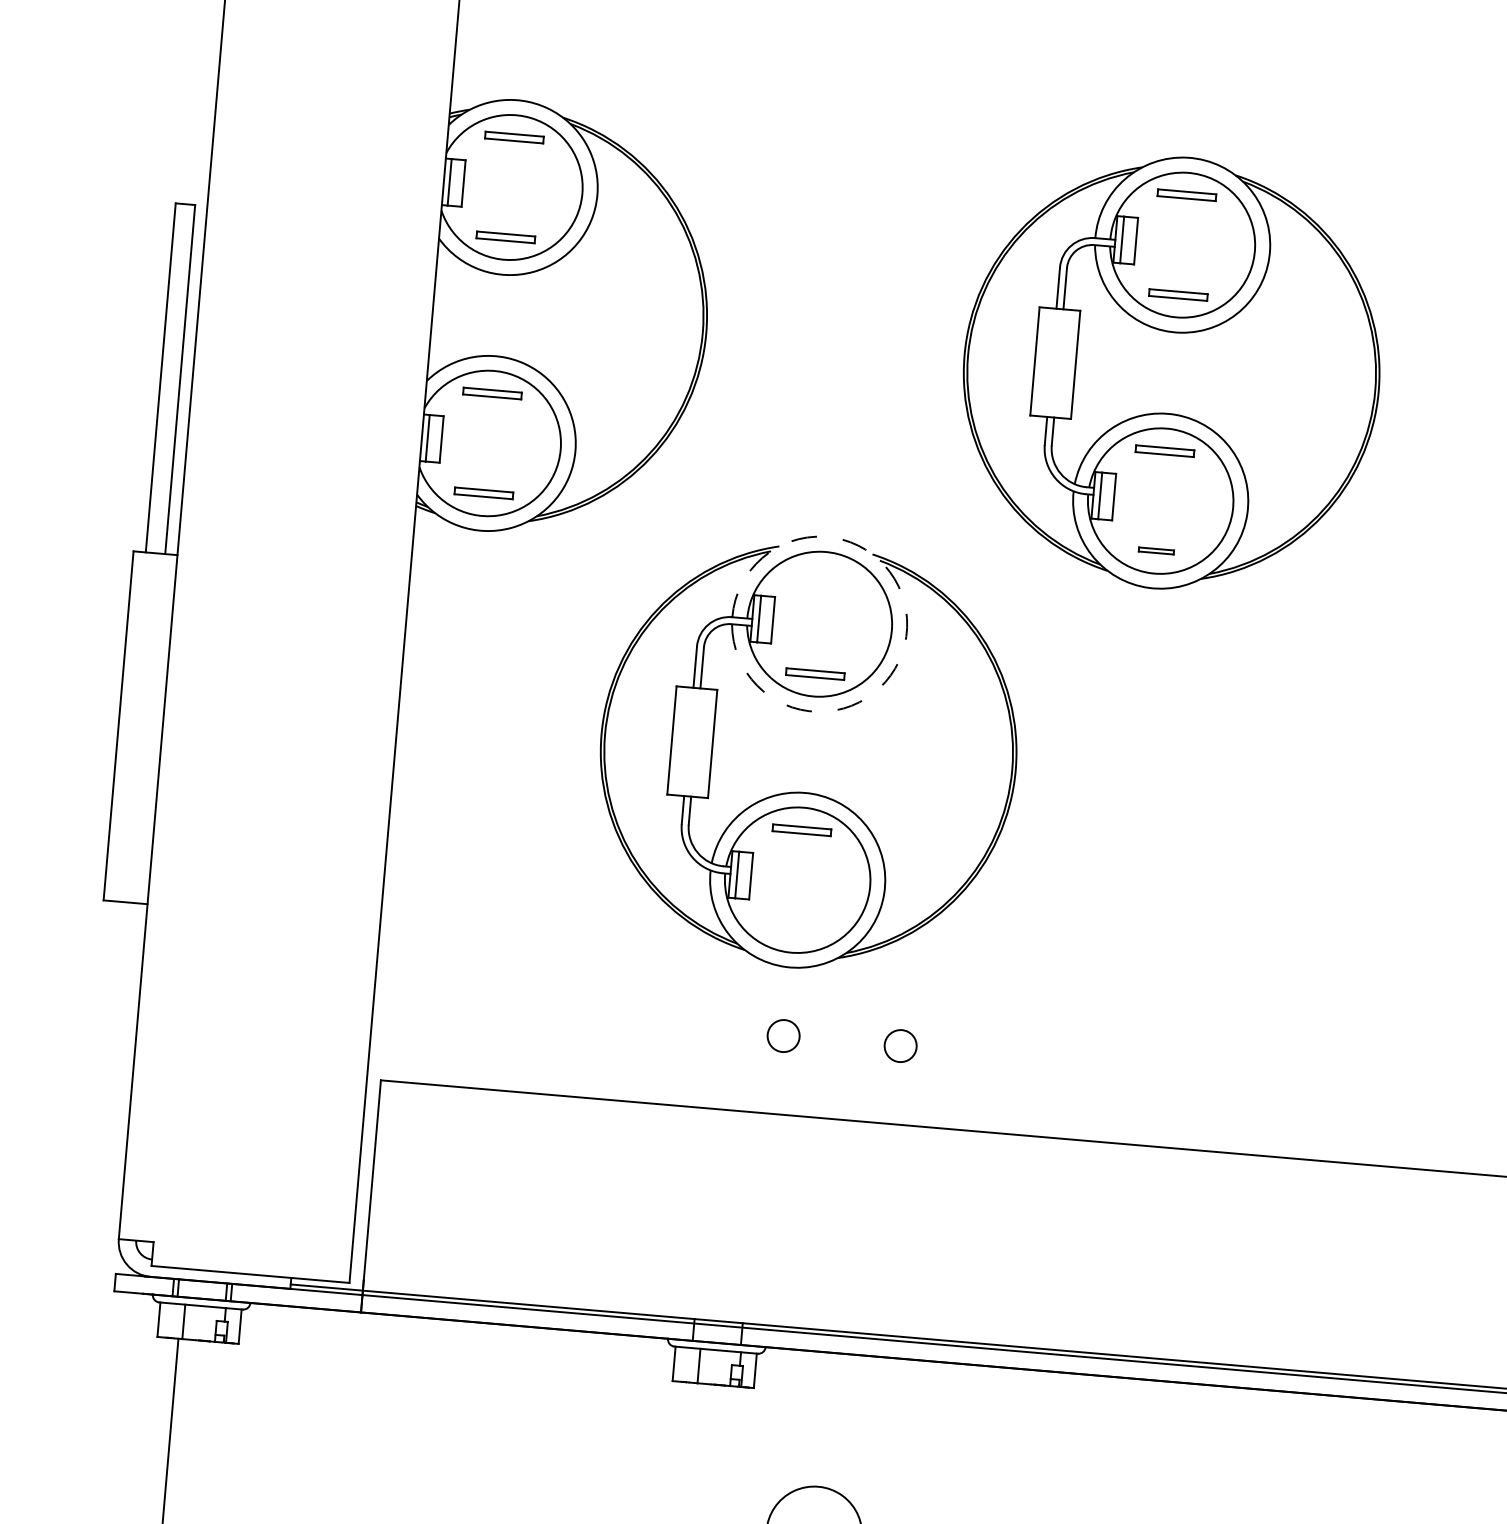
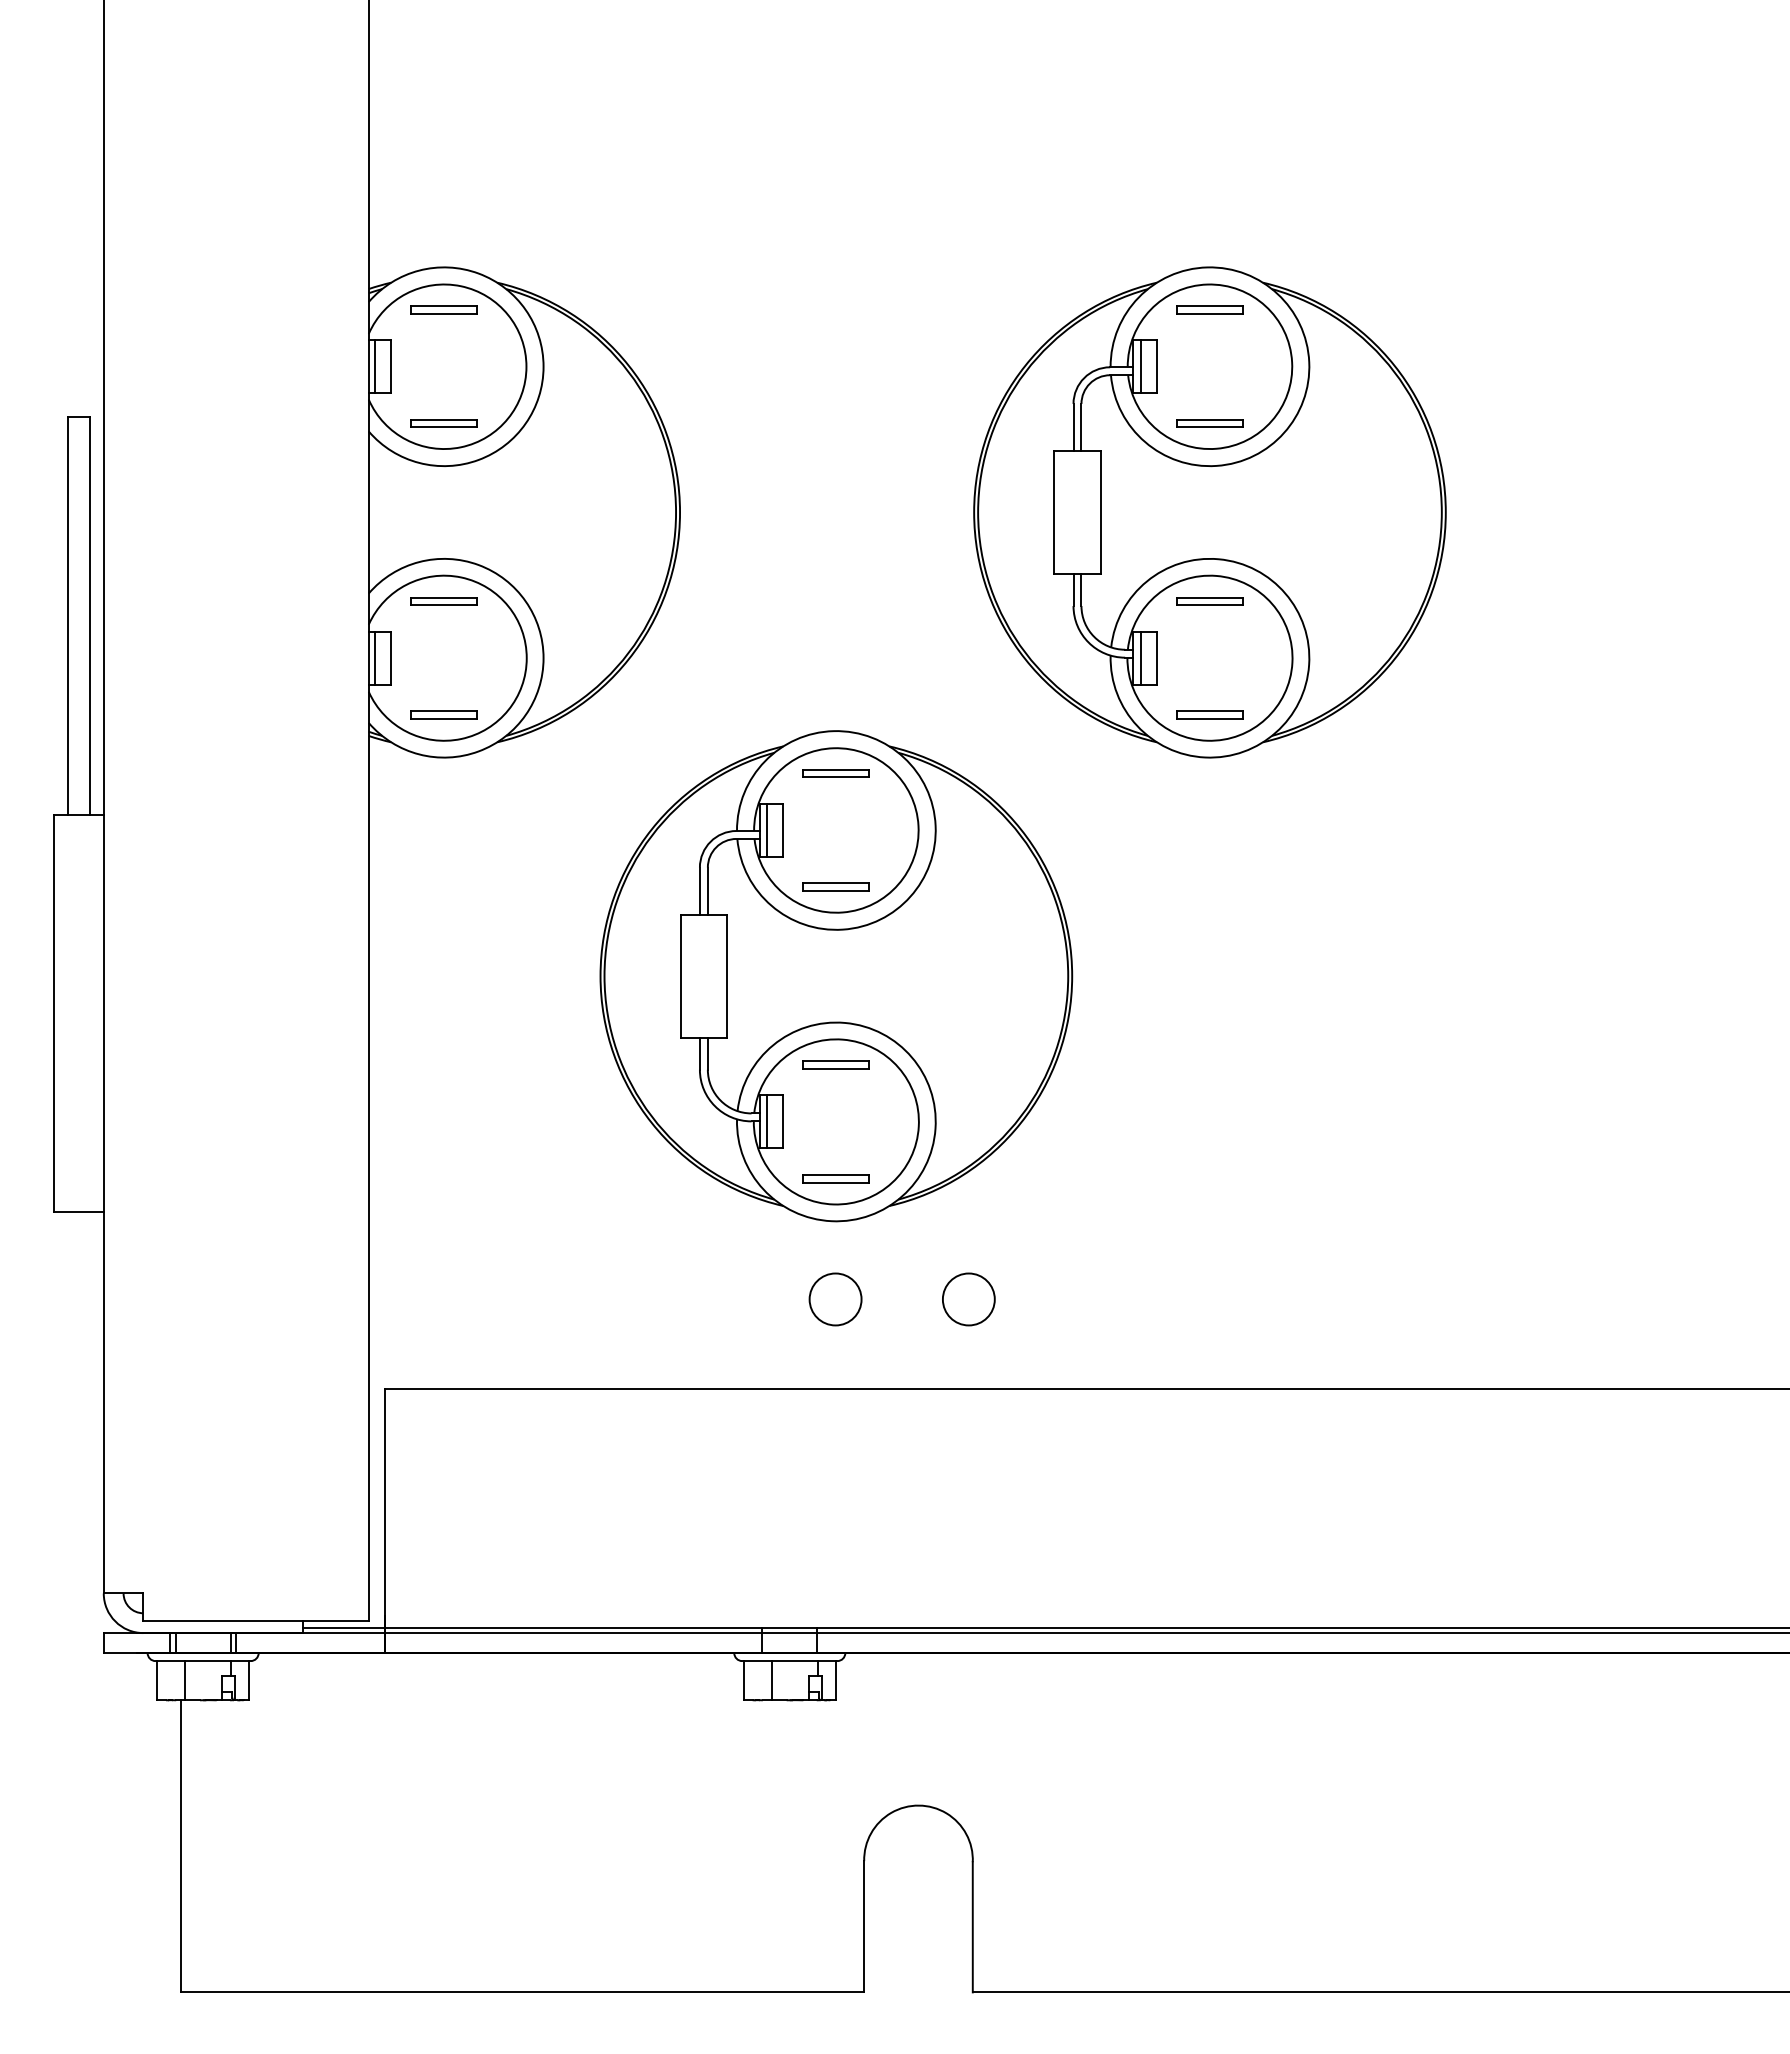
part: (1156, 550) -> (1209, 714), size x1.67
part: (823, 574) -> (835, 773), added
arc: (907, 627) -> (935, 825), dashed -> solid
part: (792, 929) -> (835, 1178), added
circle: (783, 1036) -> (835, 1299), size x1.43
circle: (900, 1046) -> (968, 1299), size x1.43

